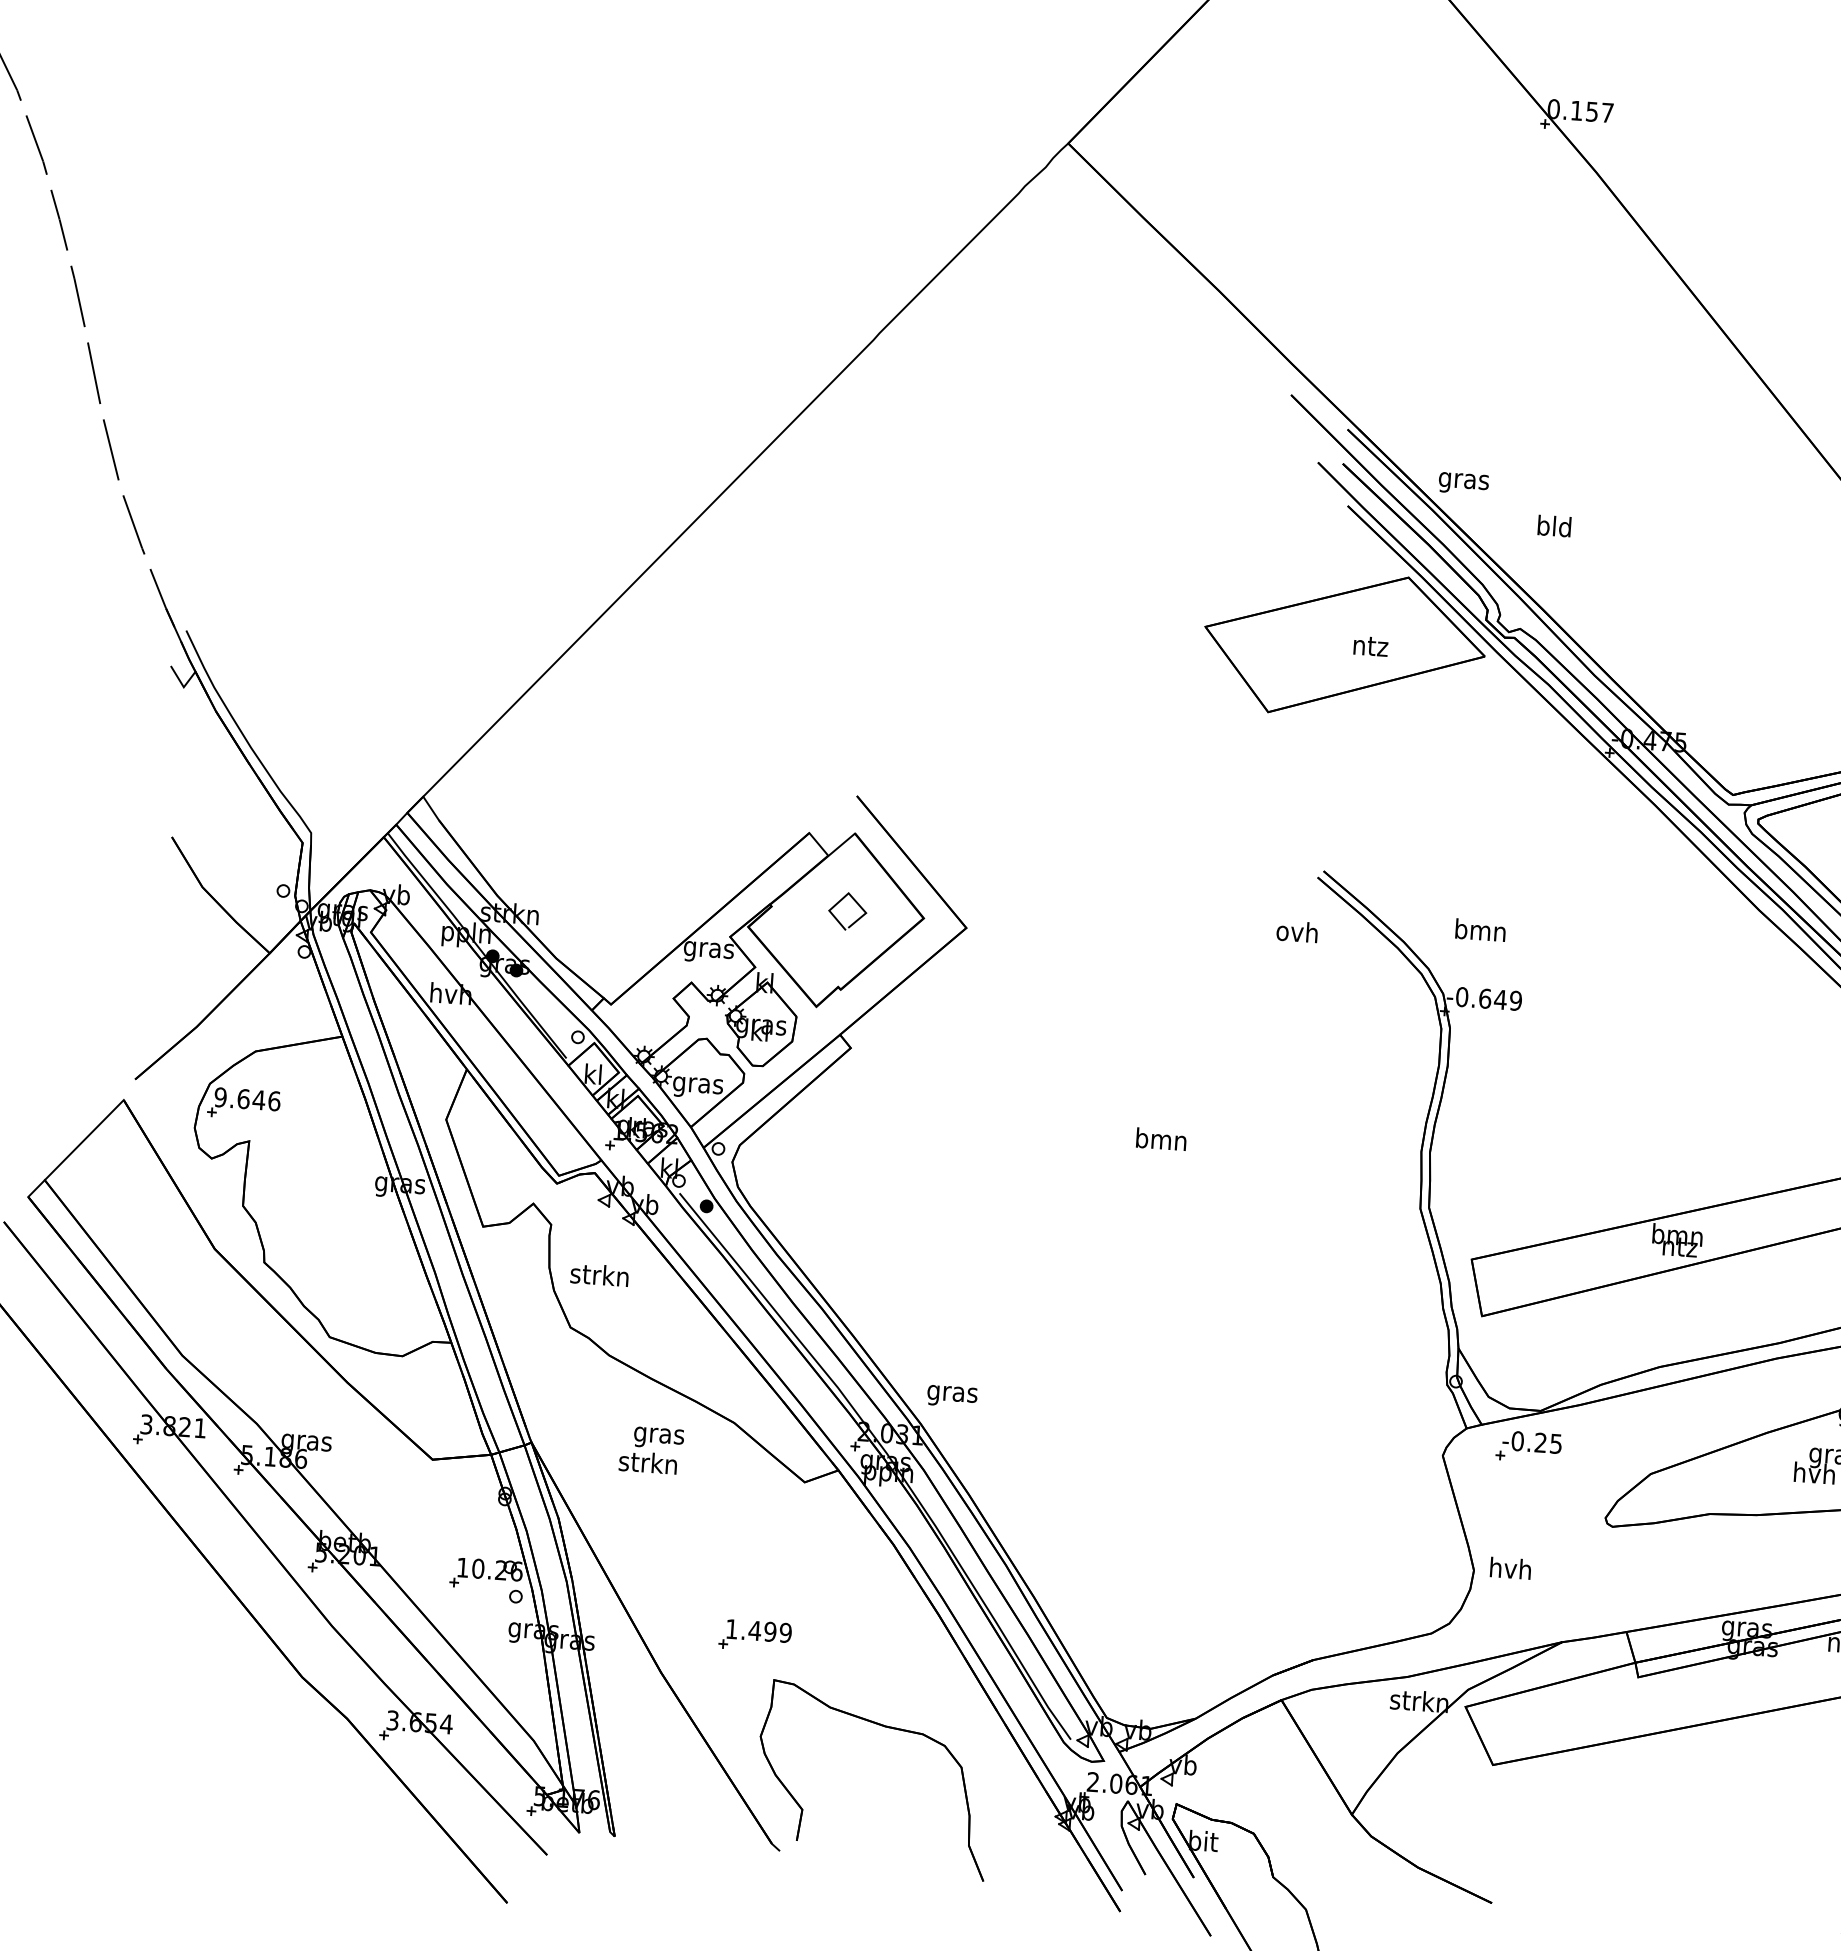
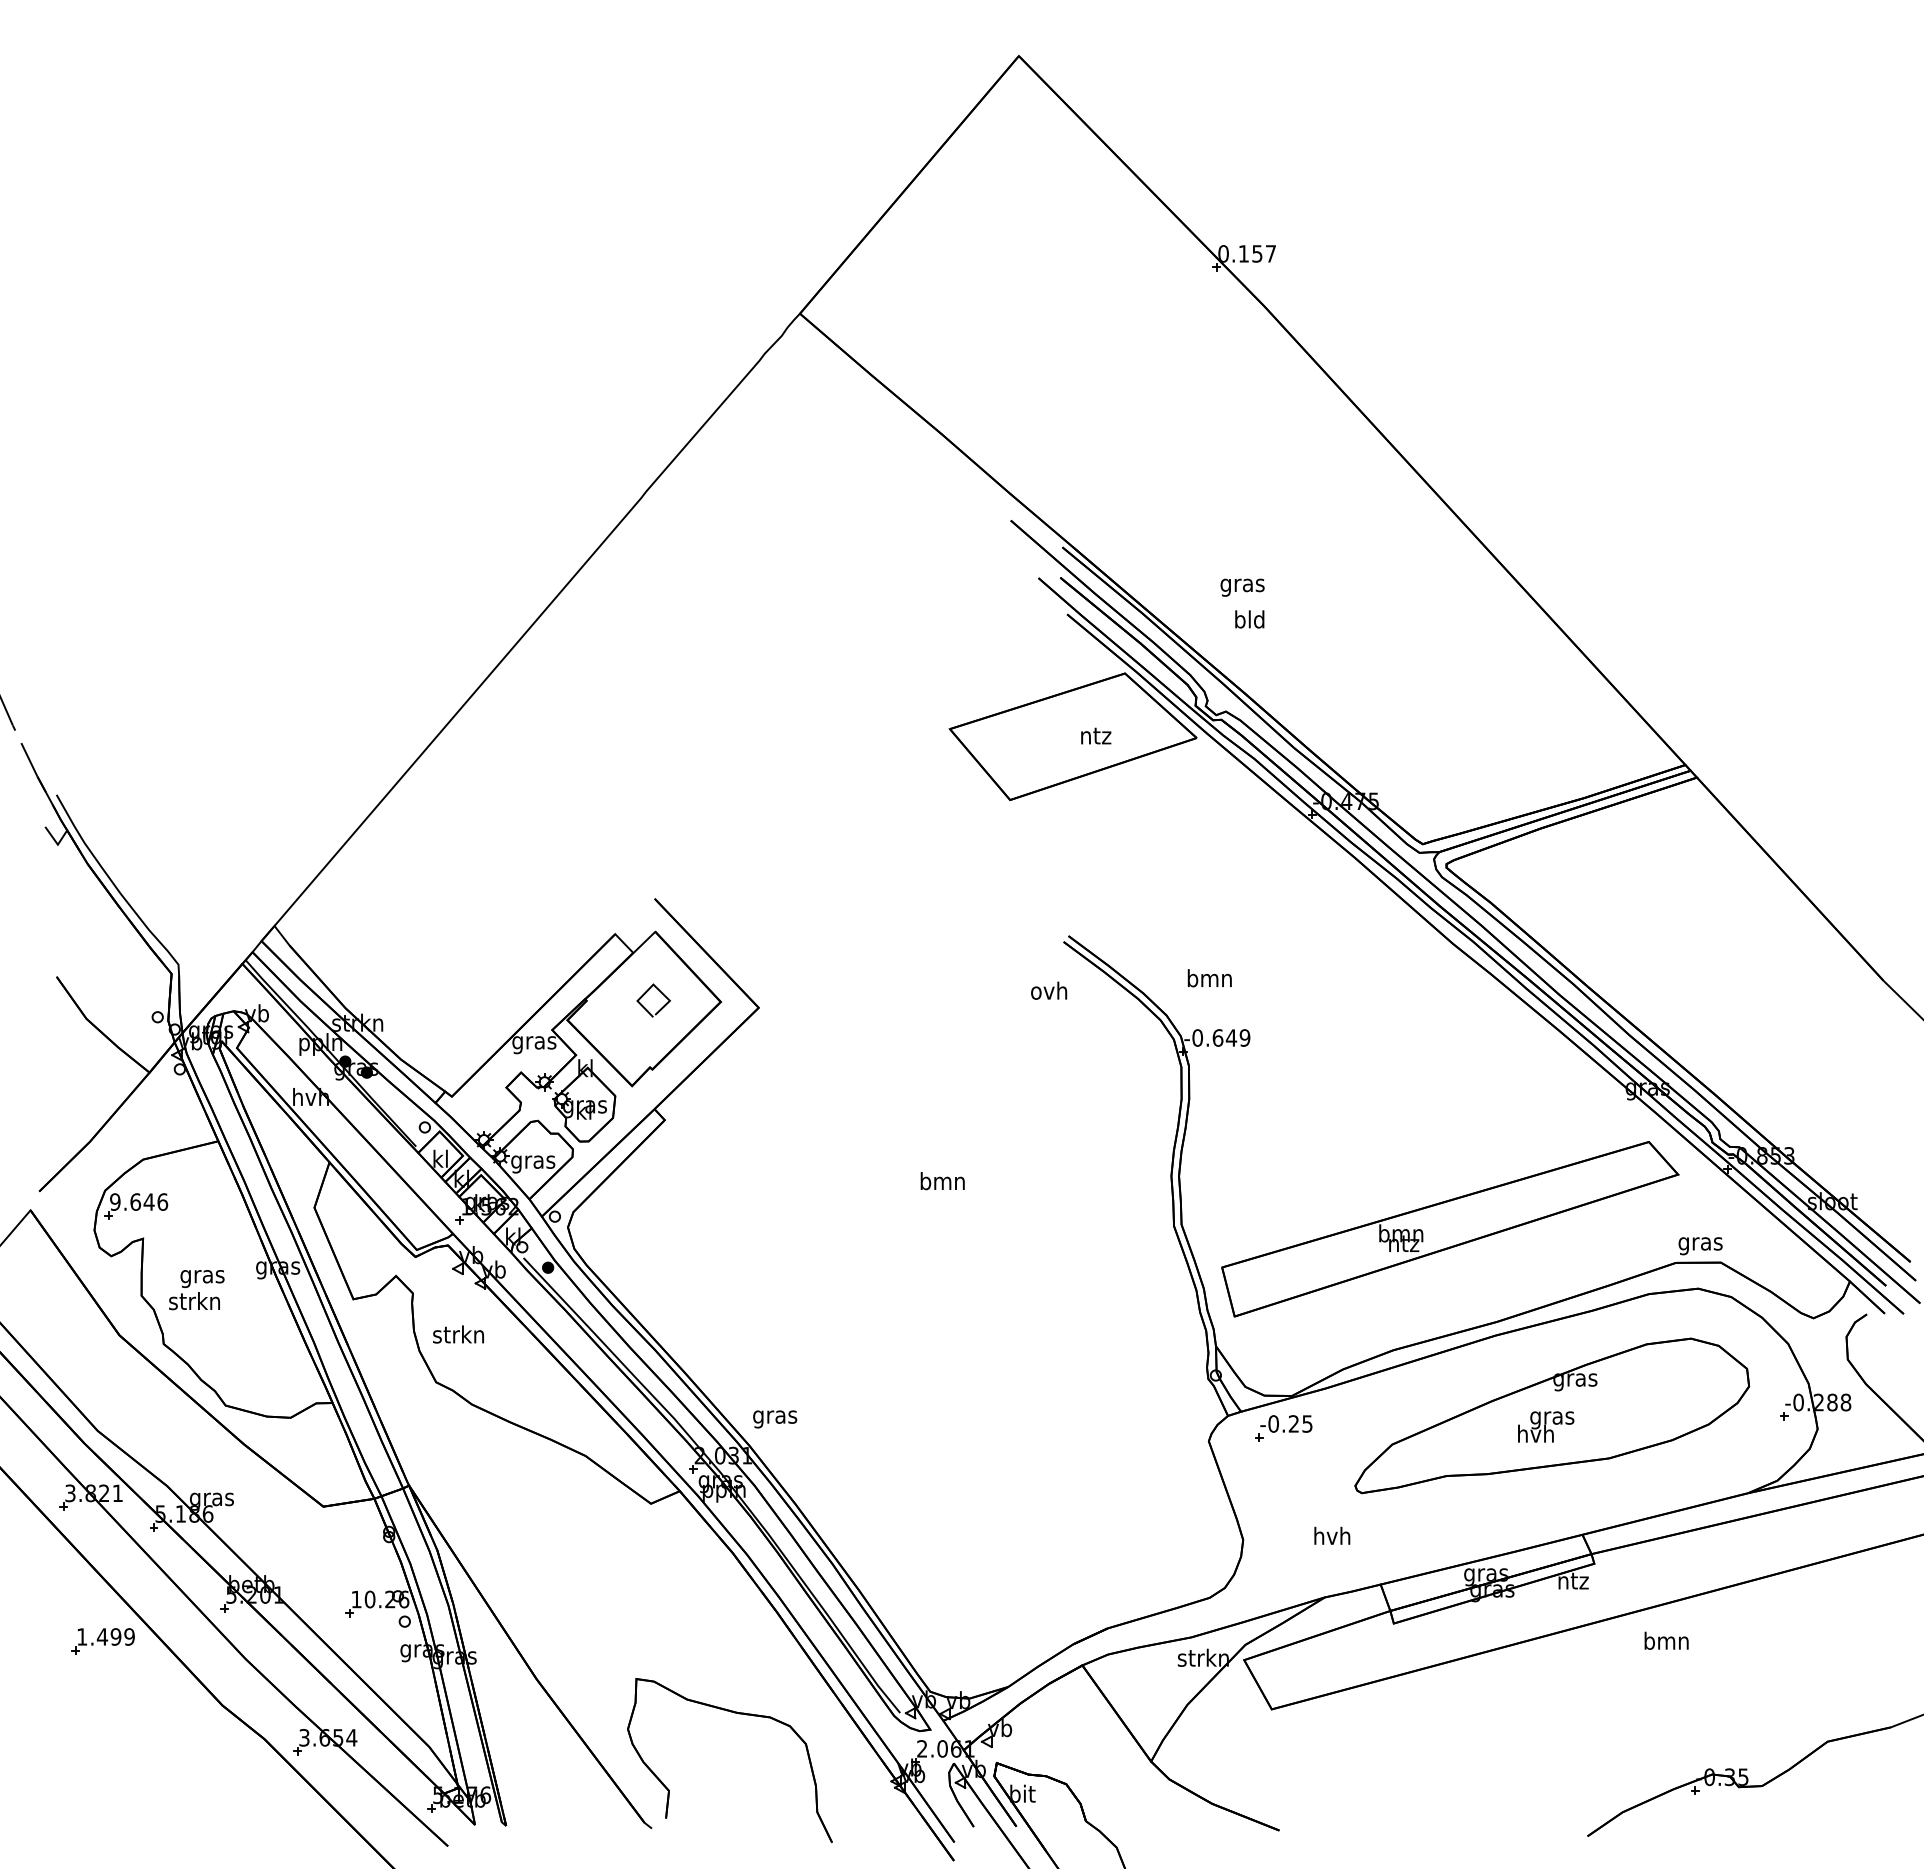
text: (1463, 483) -> (1242, 587), moved
text: (651, 1450) -> (196, 1290), moved
text: (1511, 1567) -> (1332, 1535), moved
part: (754, 1635) -> (102, 1641), moved

